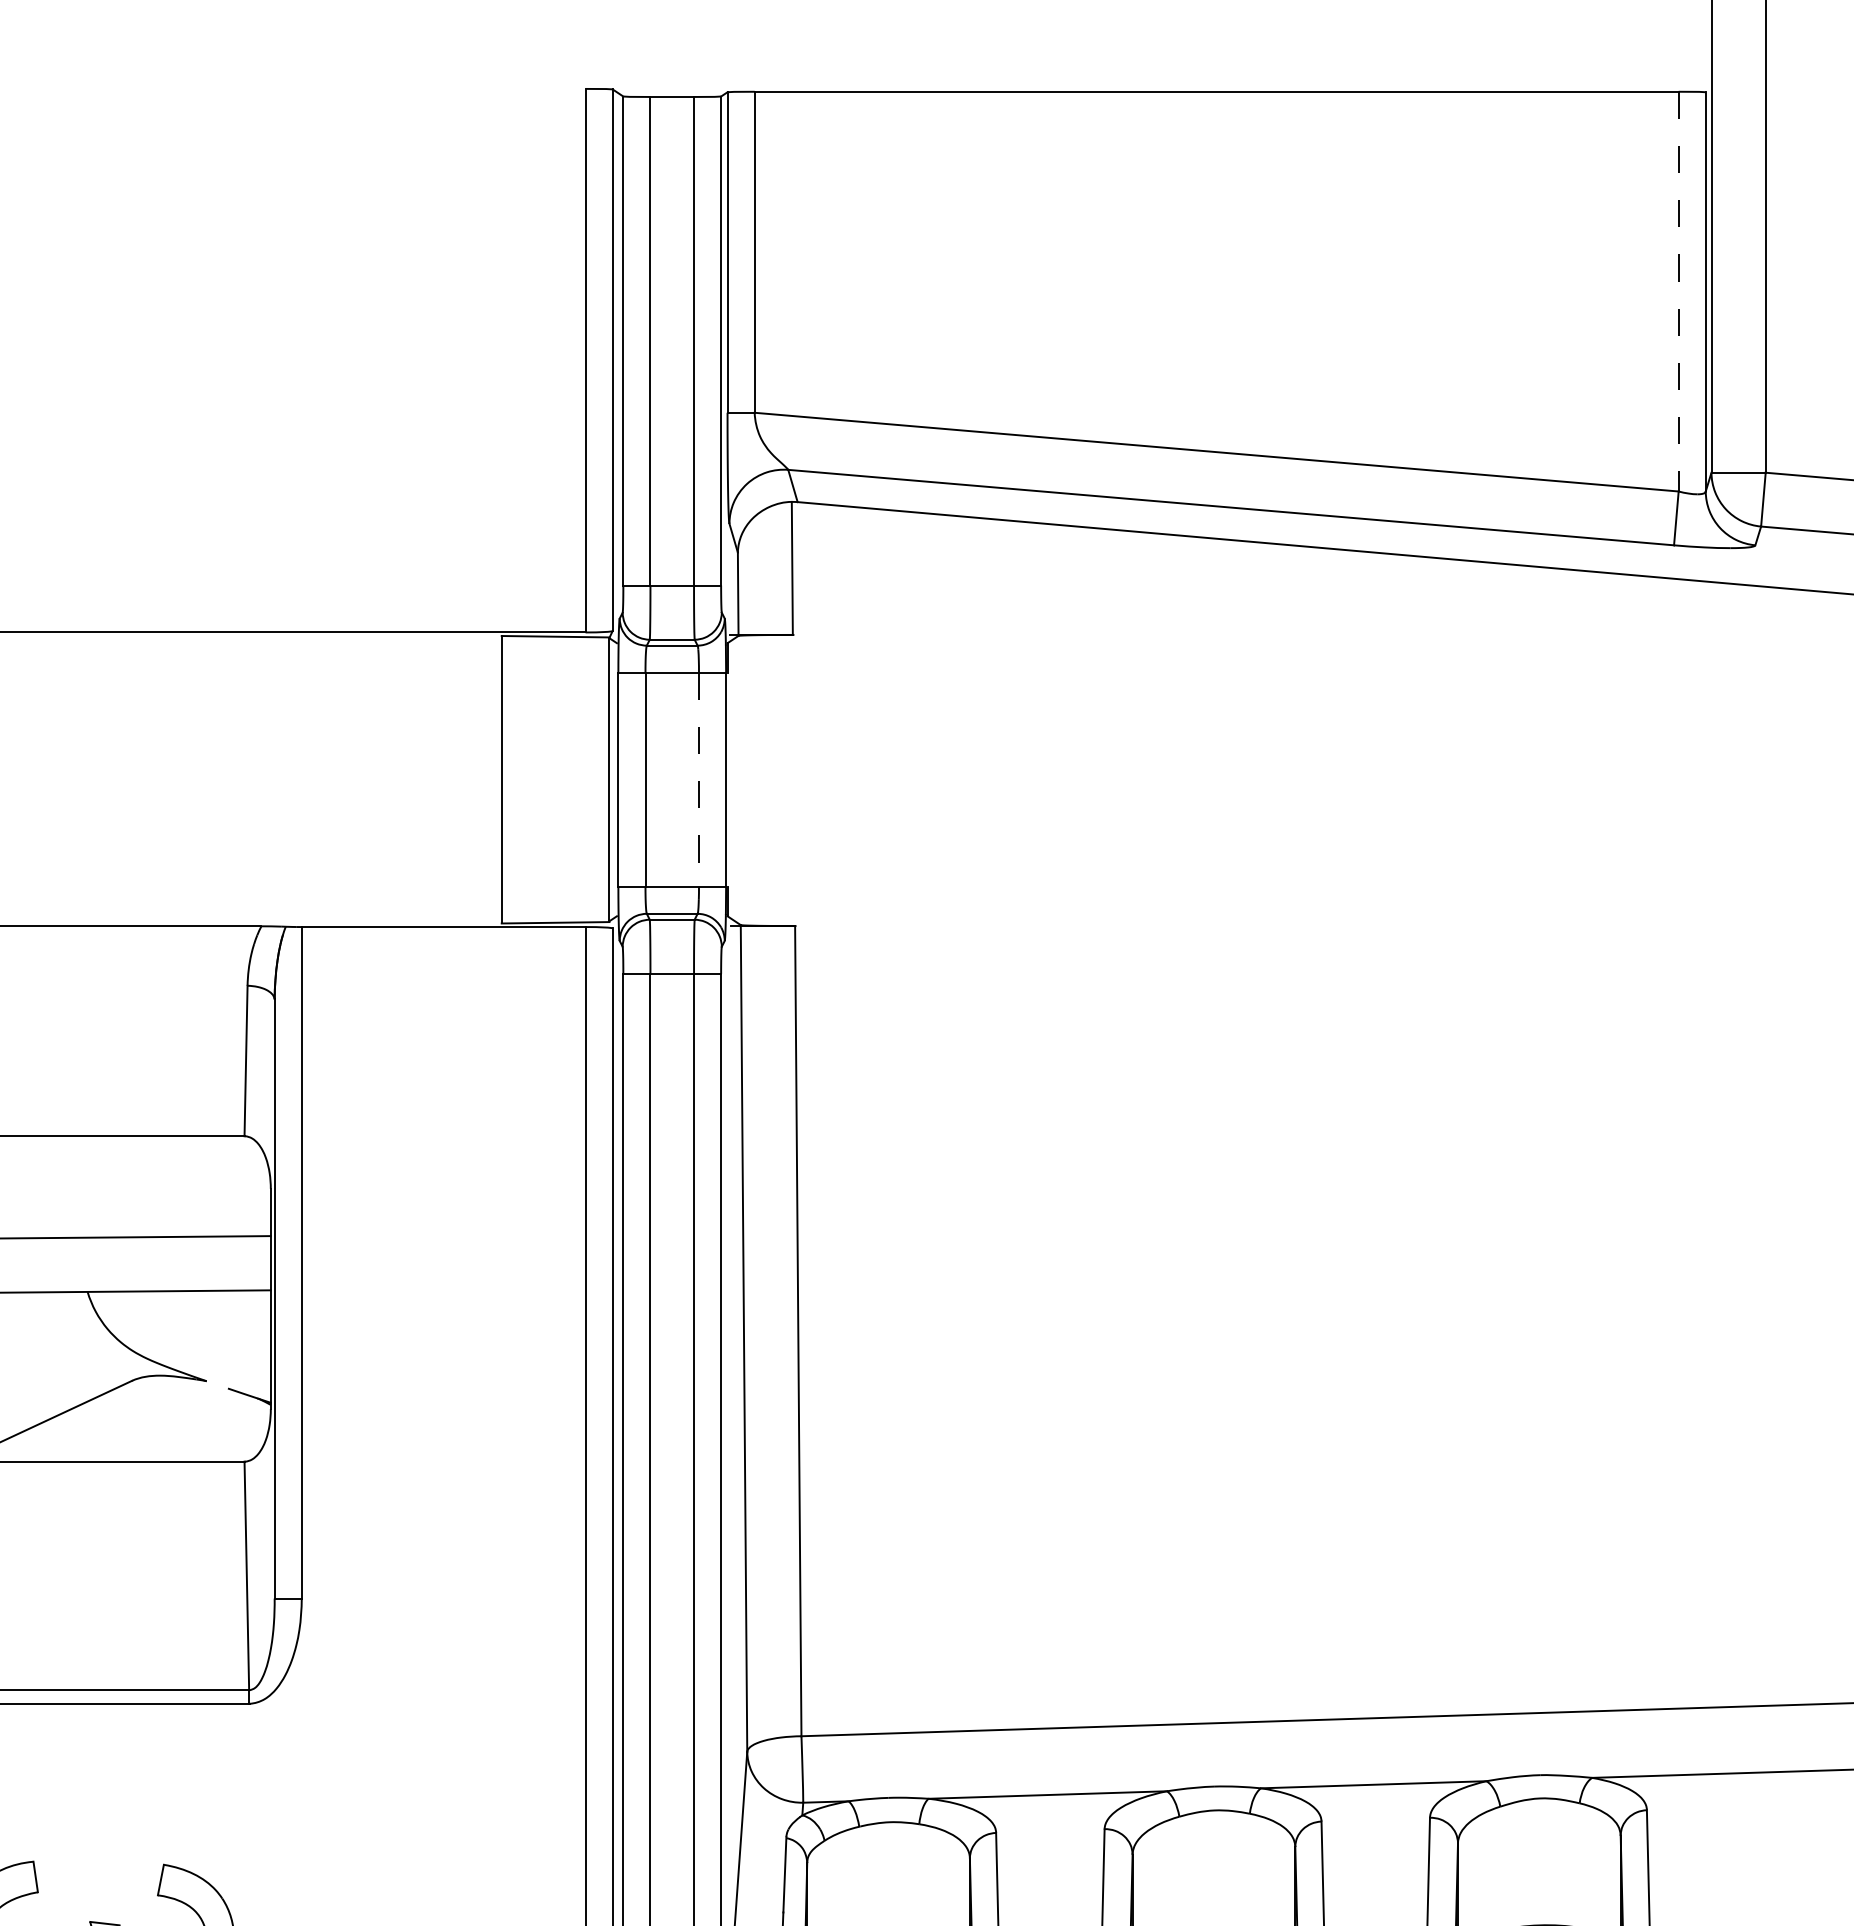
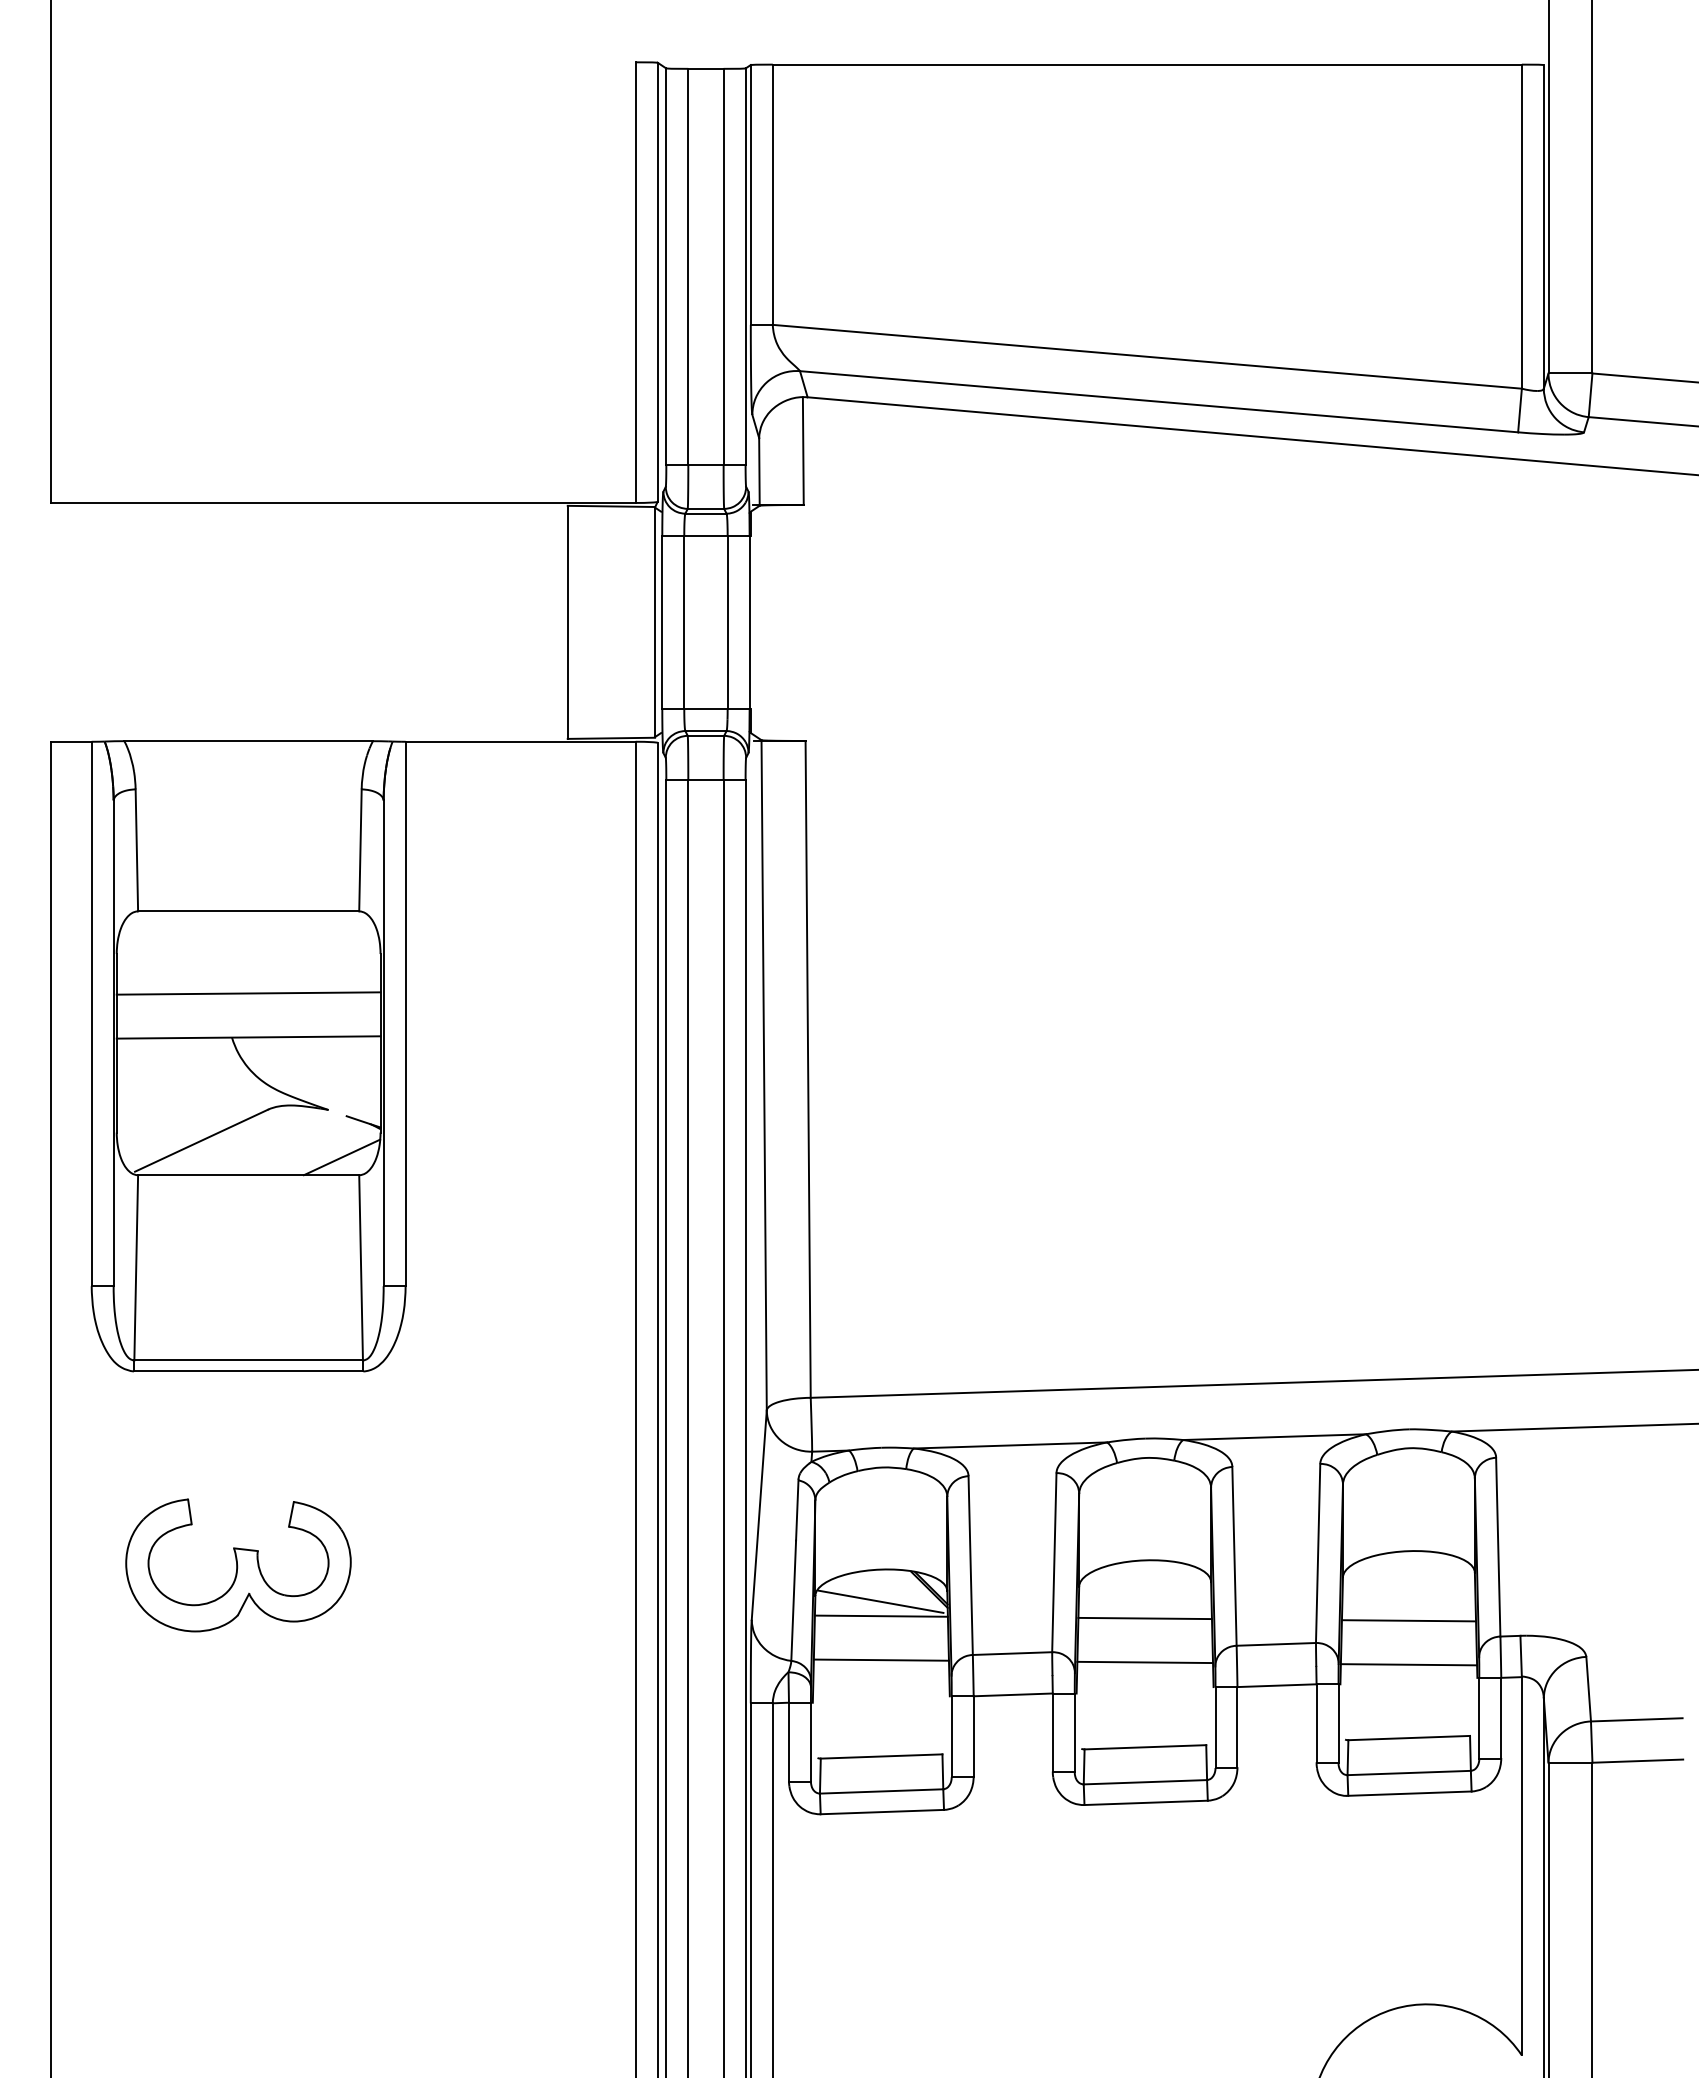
line: (1678, 292) -> (1521, 227), dashed -> solid
line: (698, 779) -> (727, 622), dashed -> solid
line: (222, 1439) -> (341, 1157), added

